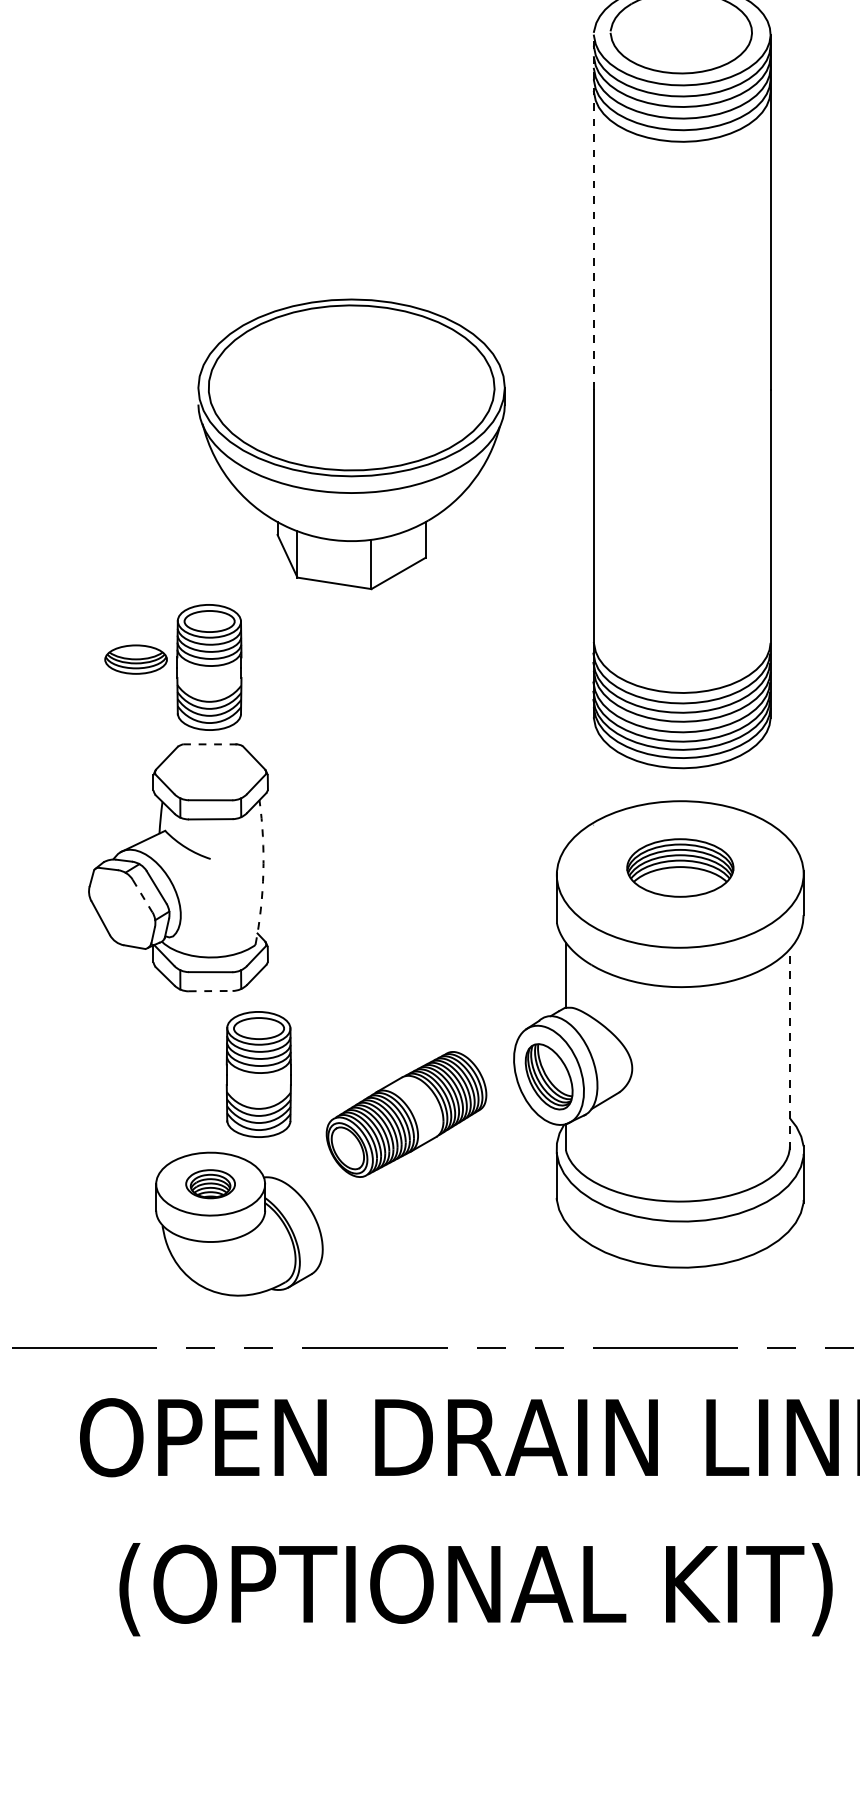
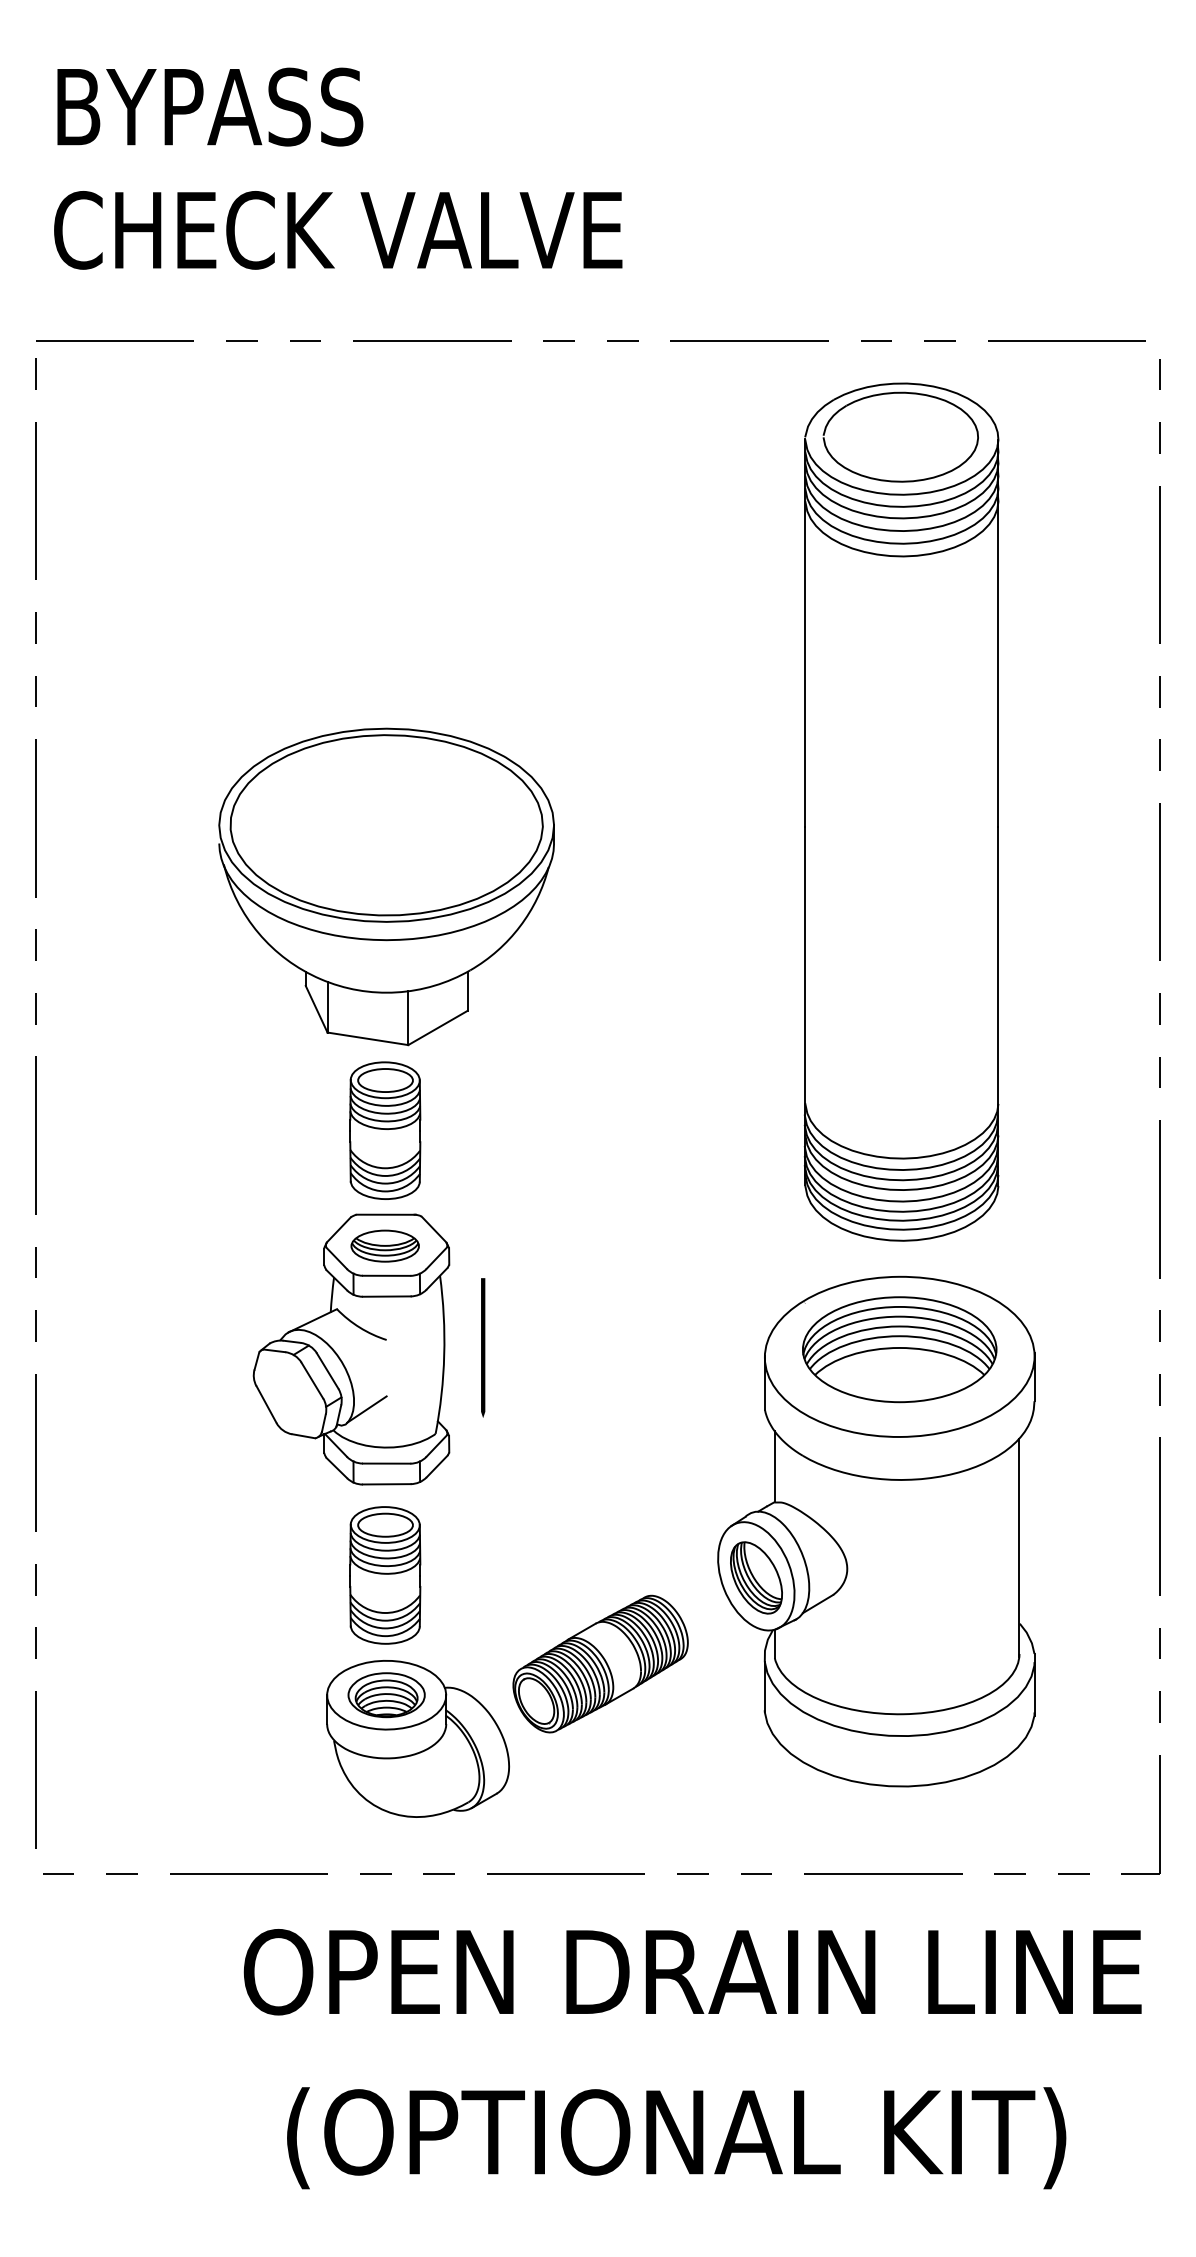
line: (594, 212) -> (805, 633), dashed -> solid
part: (351, 443) -> (386, 886), moved
part: (135, 659) -> (384, 1245), moved
line: (210, 744) -> (386, 1214), dashed -> solid
line: (299, 865) -> (483, 1347), added
part: (680, 867) -> (899, 1349), size x1.67
arc: (263, 872) -> (444, 1354), dashed -> solid
line: (142, 896) -> (312, 1380), dashed -> solid
line: (192, 922) -> (366, 1409), added
line: (211, 991) -> (387, 1484), dashed -> solid
line: (789, 1048) -> (1019, 1547), dashed -> solid
part: (259, 1074) -> (385, 1575), moved
part: (406, 1113) -> (600, 1663), moved
part: (210, 1184) -> (386, 1695), size x1.43

